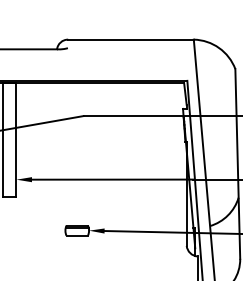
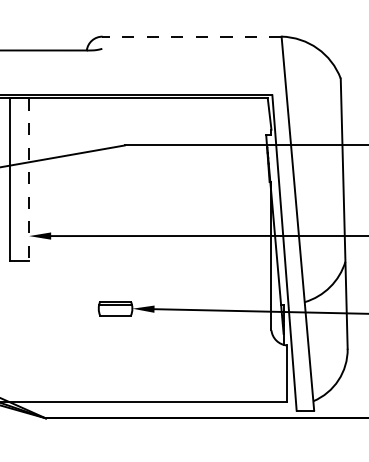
line: (130, 39) -> (191, 36), solid -> dashed
line: (16, 139) -> (29, 179), solid -> dashed

